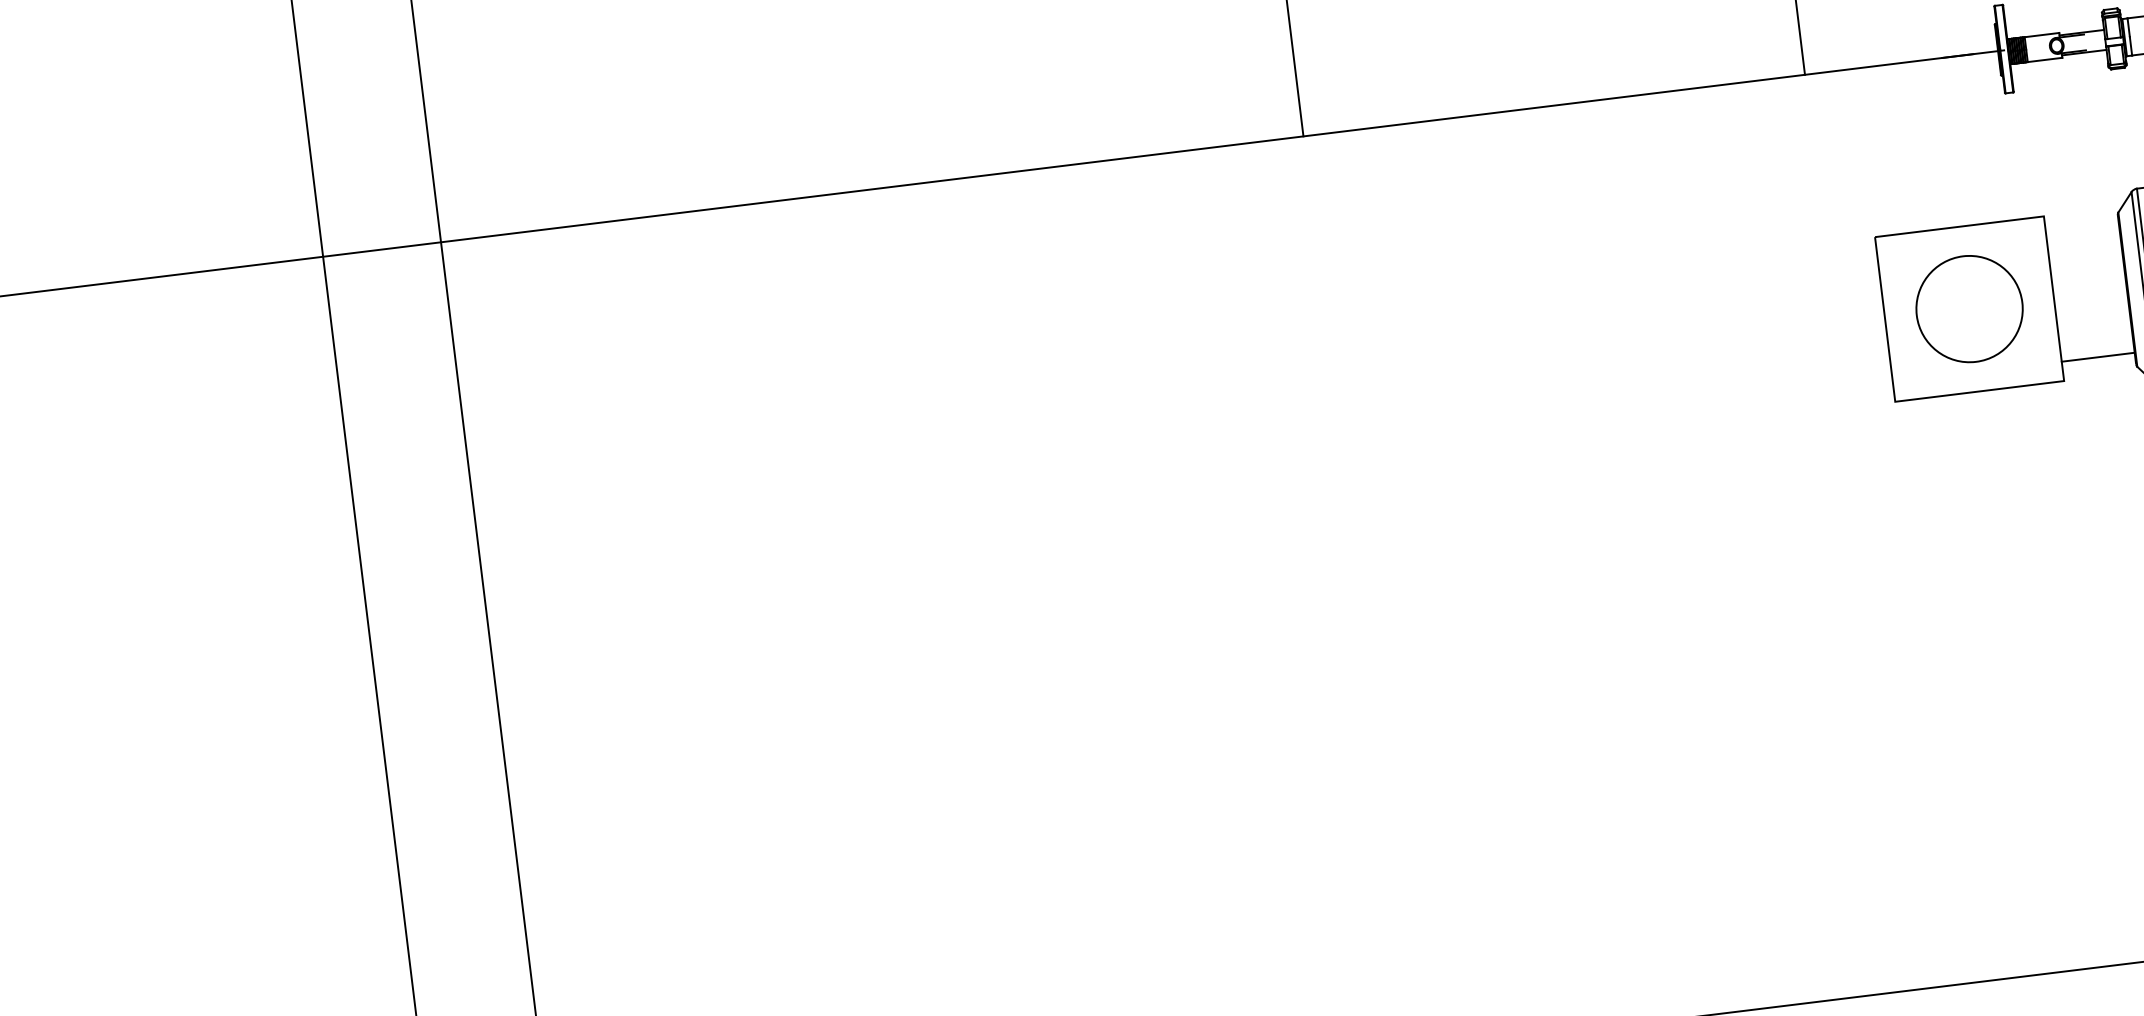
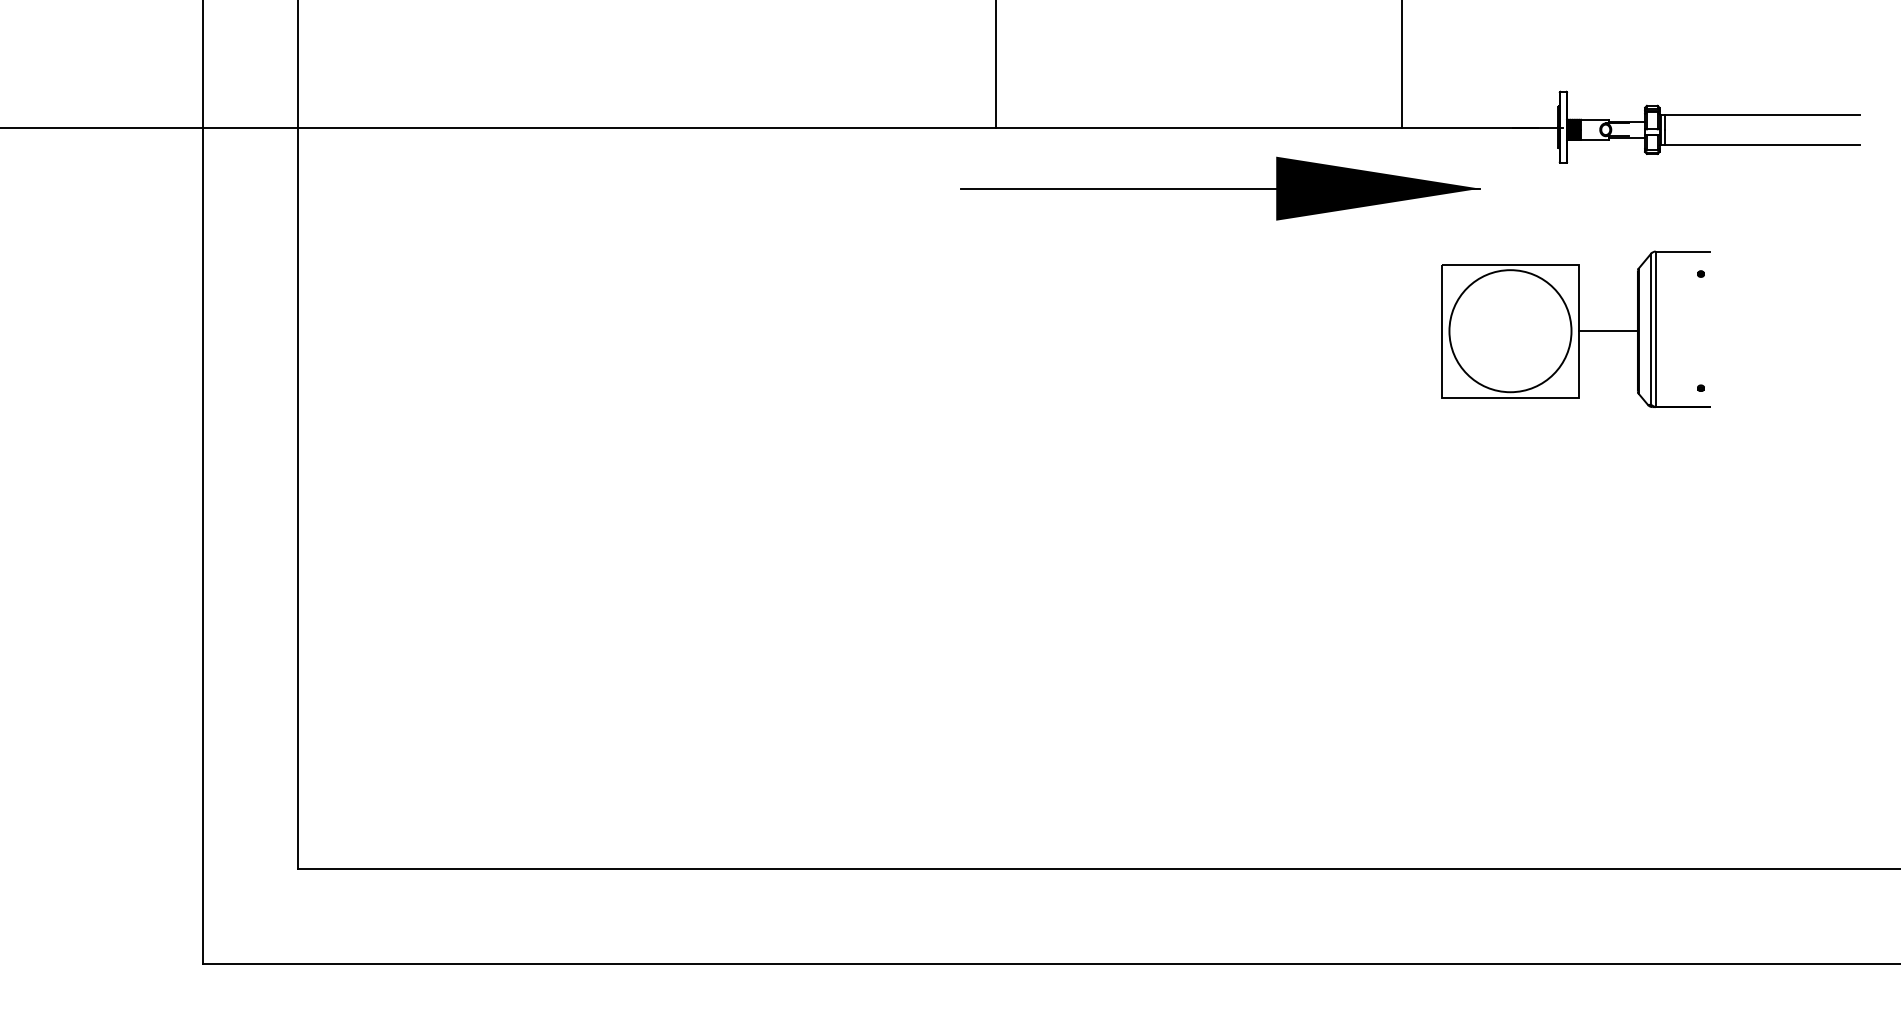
part: (1589, 176) -> (1220, 188), added
circle: (1969, 309) -> (1510, 331), size x1.43
line: (2097, 357) -> (1607, 331), moved

